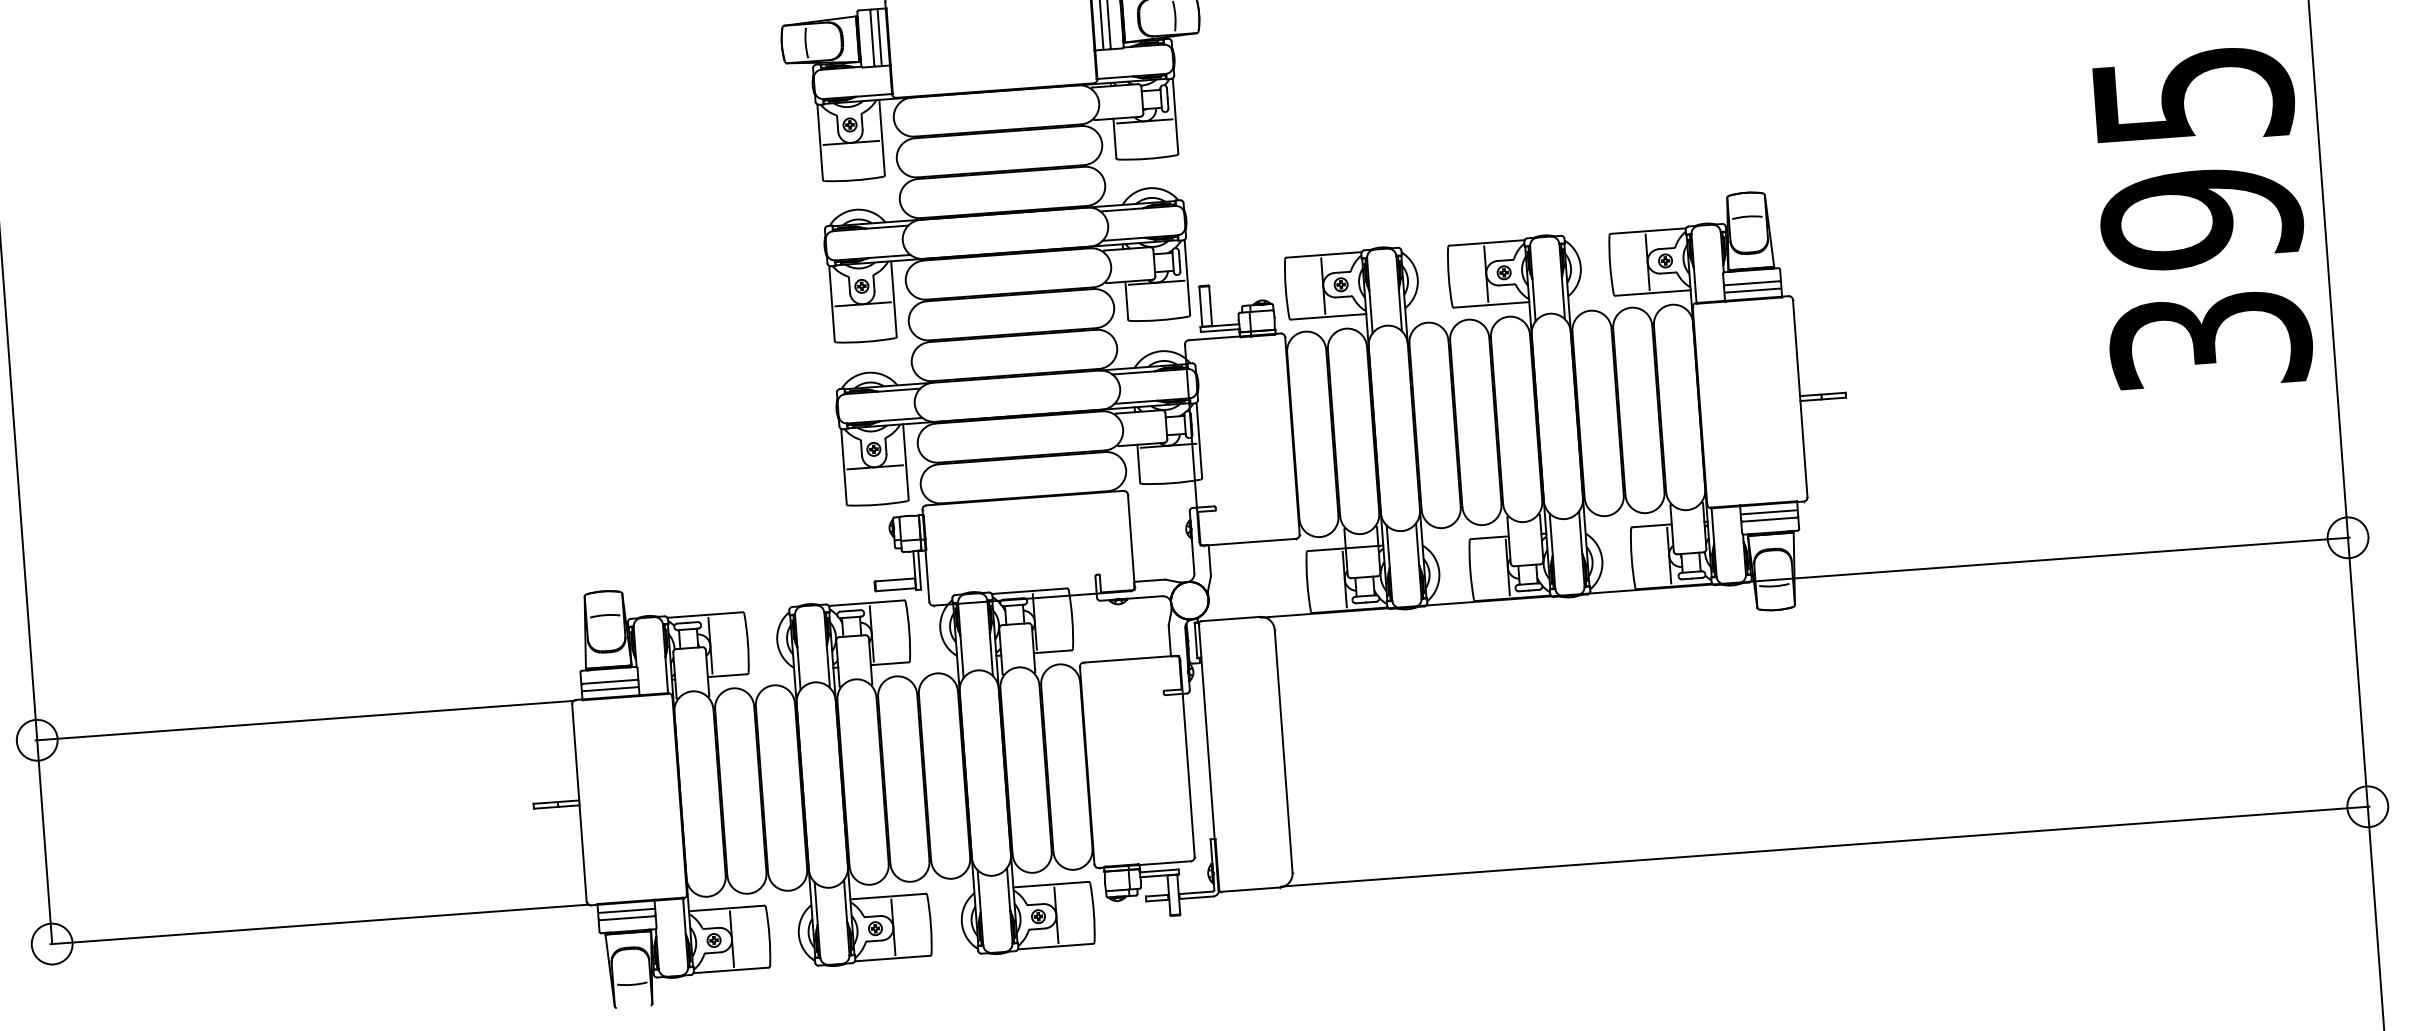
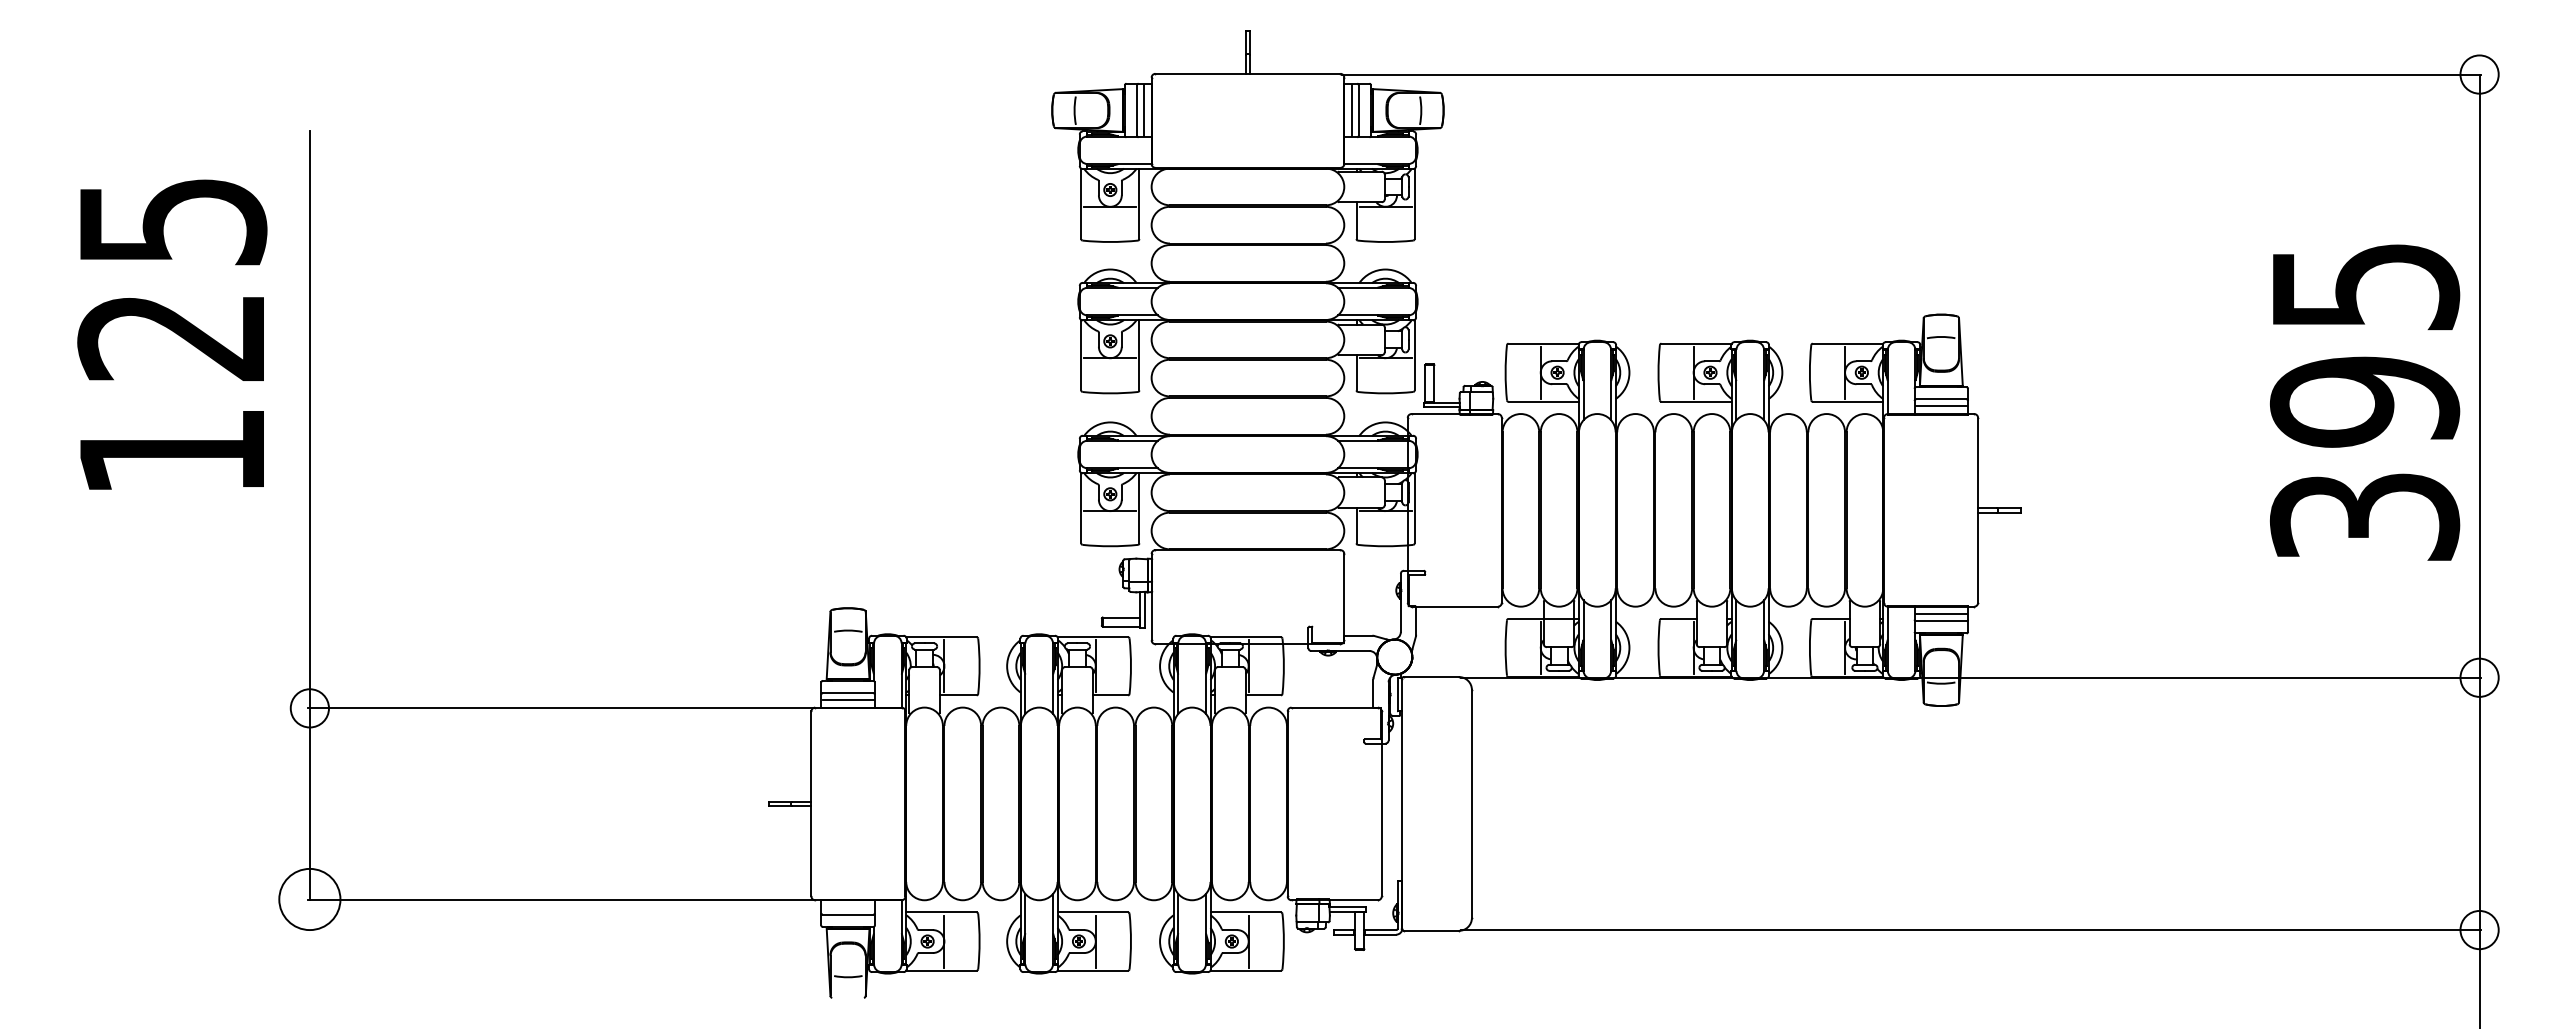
text: (2202, 219) -> (2365, 402), moved
line: (625, 910) -> (847, 907), removed
circle: (51, 944) -> (309, 899), size x1.6

